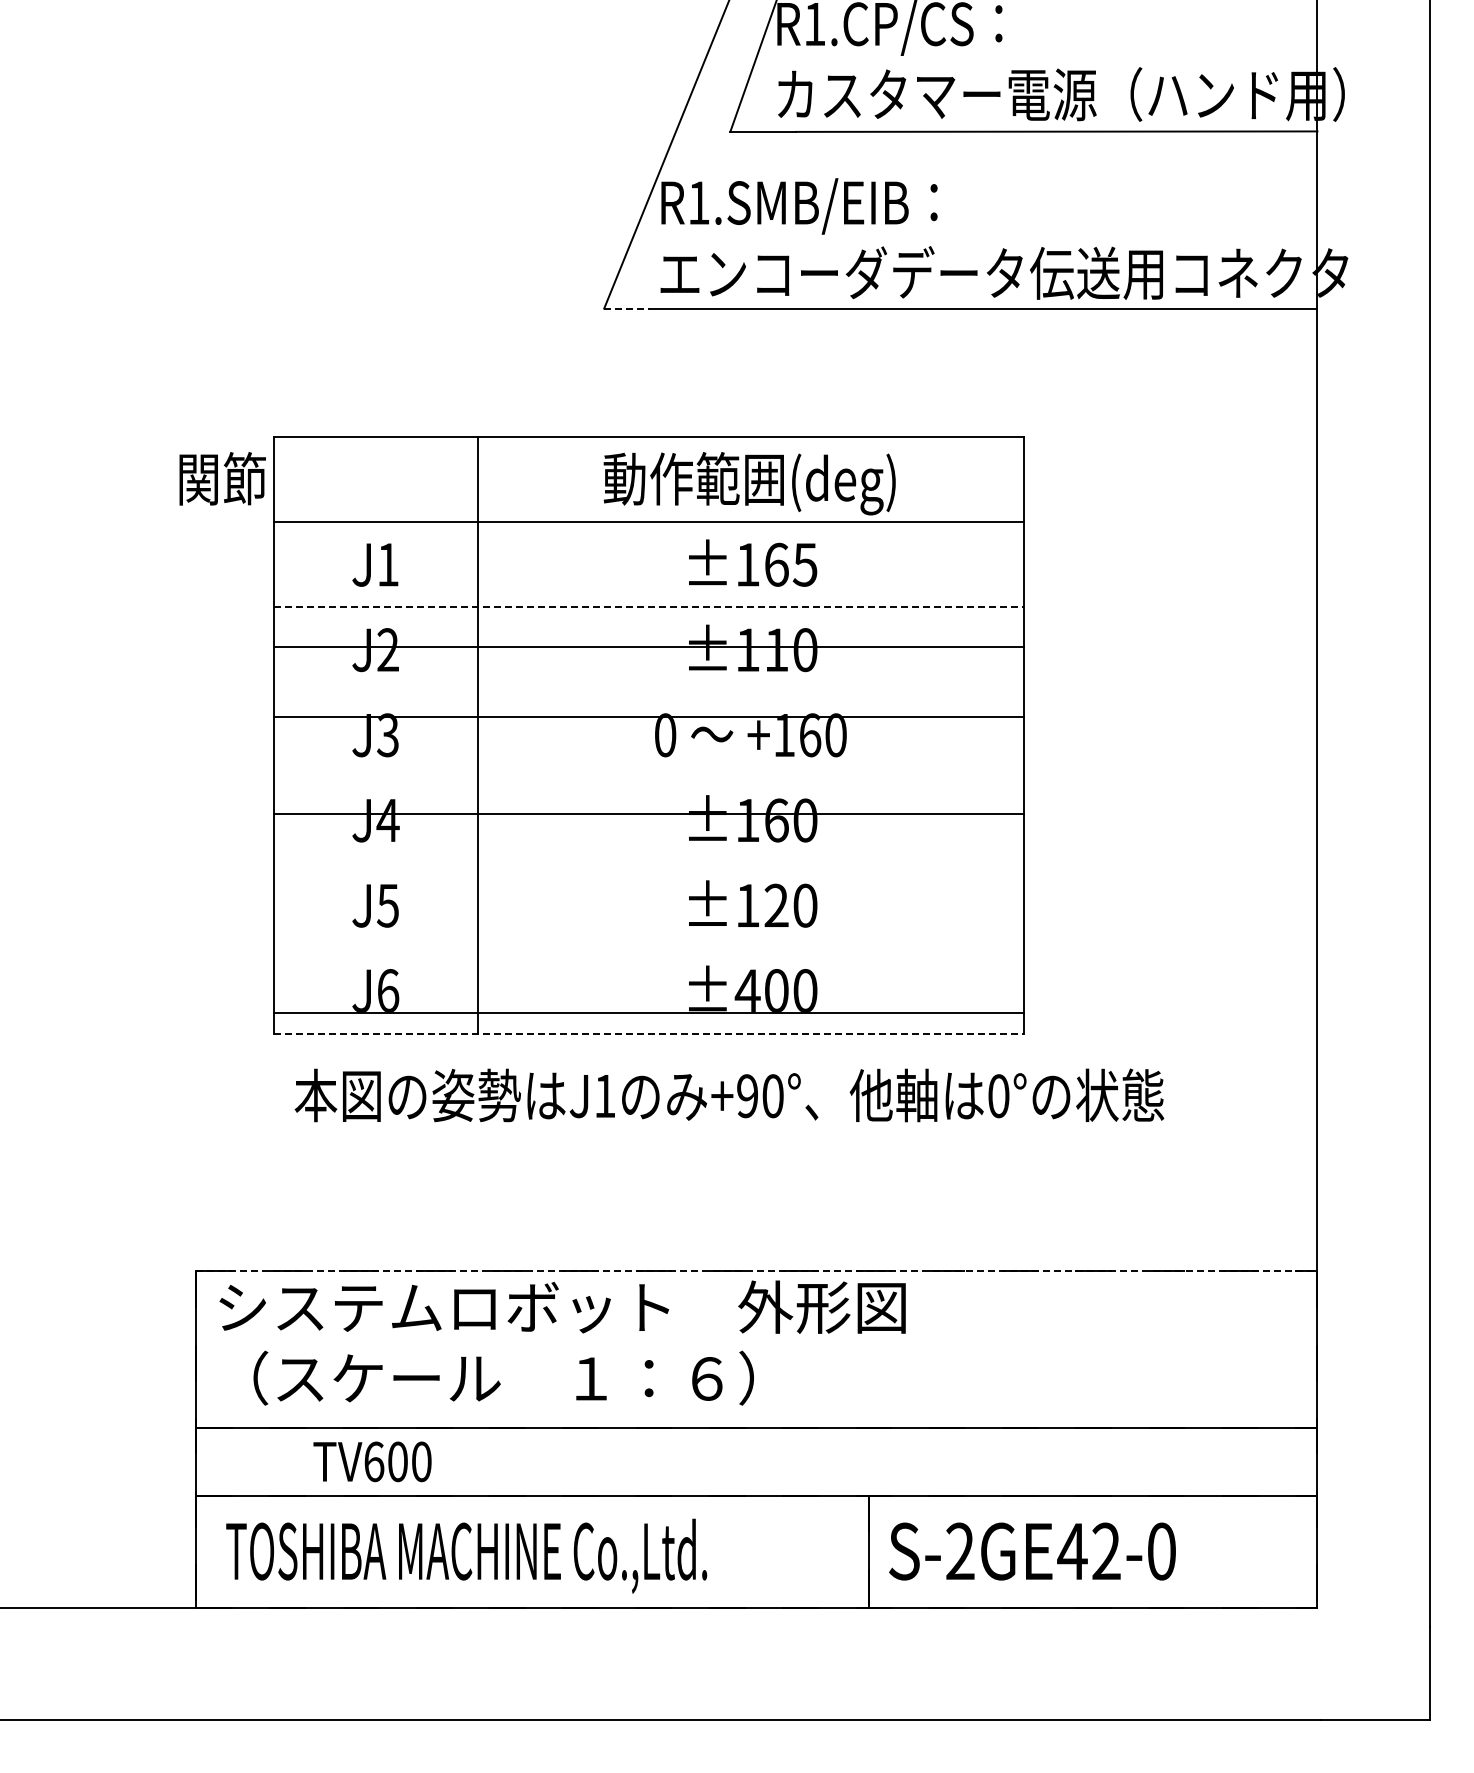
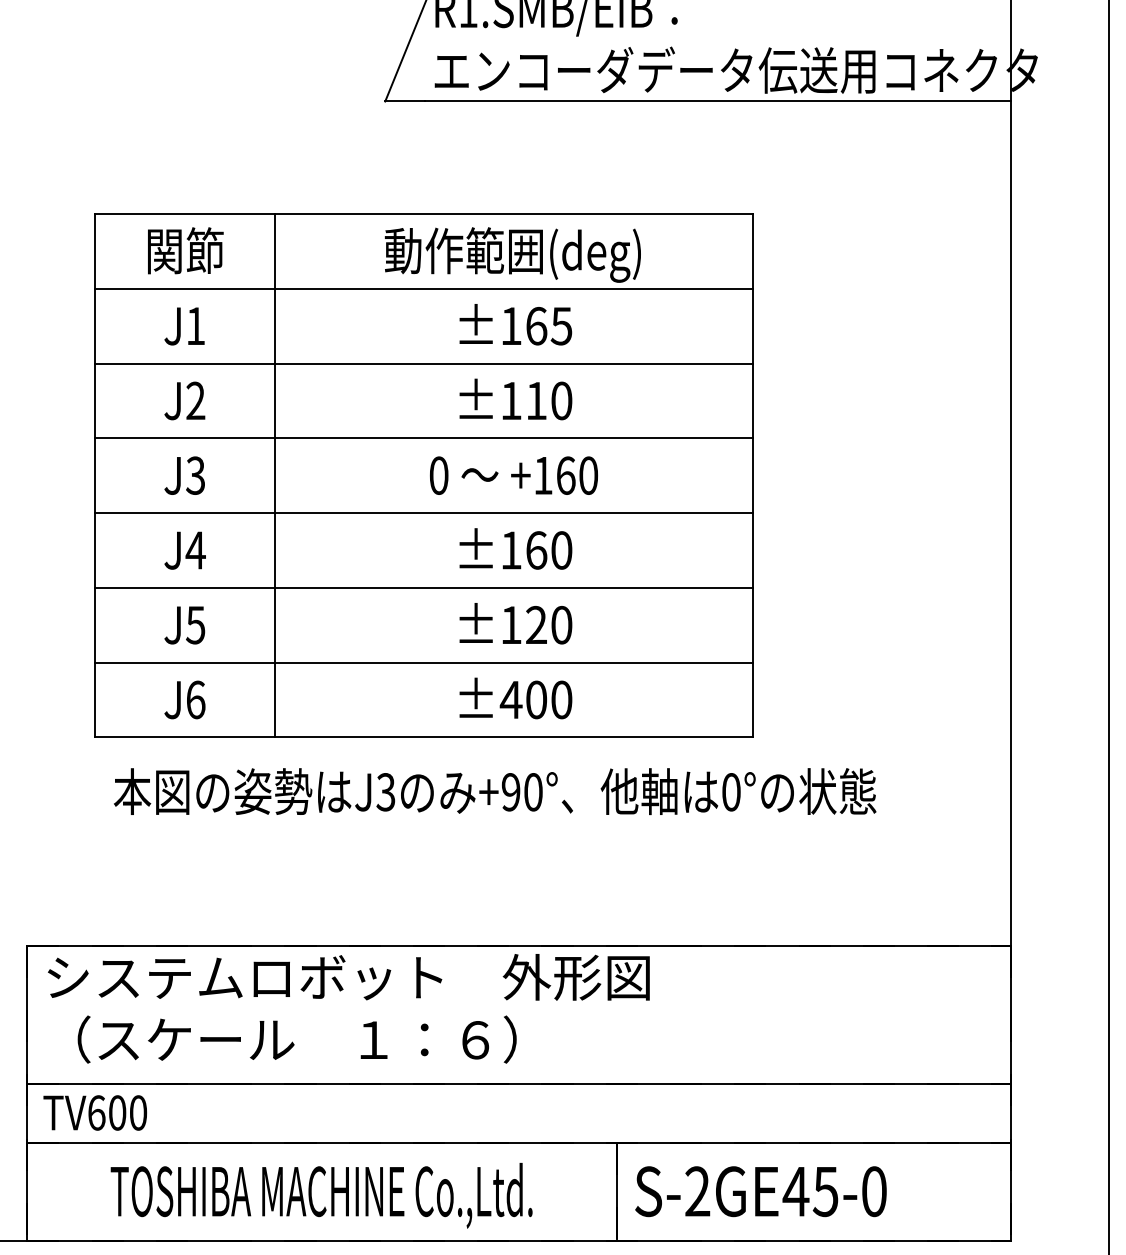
line: (626, 308) -> (404, 101), dashed -> solid
text: (222, 478) -> (185, 250), moved
line: (648, 607) -> (424, 363), dashed -> solid
line: (648, 646) -> (424, 438), moved
line: (648, 716) -> (424, 512), moved
line: (648, 814) -> (424, 588), moved
line: (648, 1013) -> (424, 662), moved
line: (648, 1033) -> (424, 737), dashed -> solid
text: (604, 1096) -> (385, 792), J1 -> J3
line: (756, 1271) -> (518, 946), dashed -> solid
text: (372, 1461) -> (95, 1112), moved
text: (1105, 1551) -> (824, 1191), S-2GE42-0 -> S-2GE45-0
text: (466, 1555) -> (321, 1195), moved

